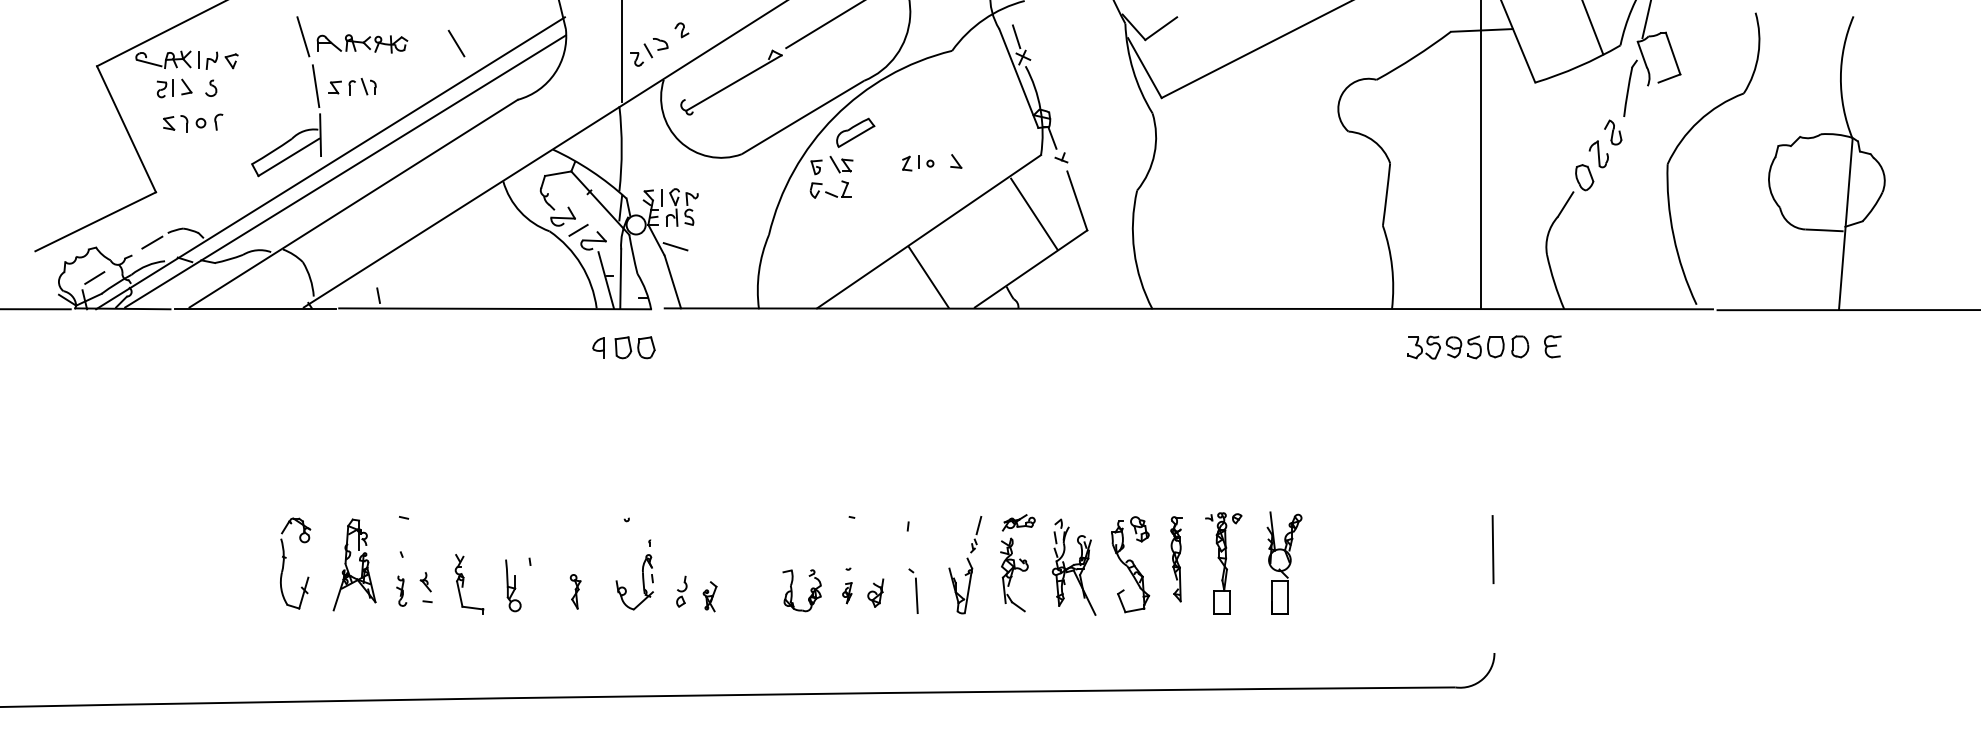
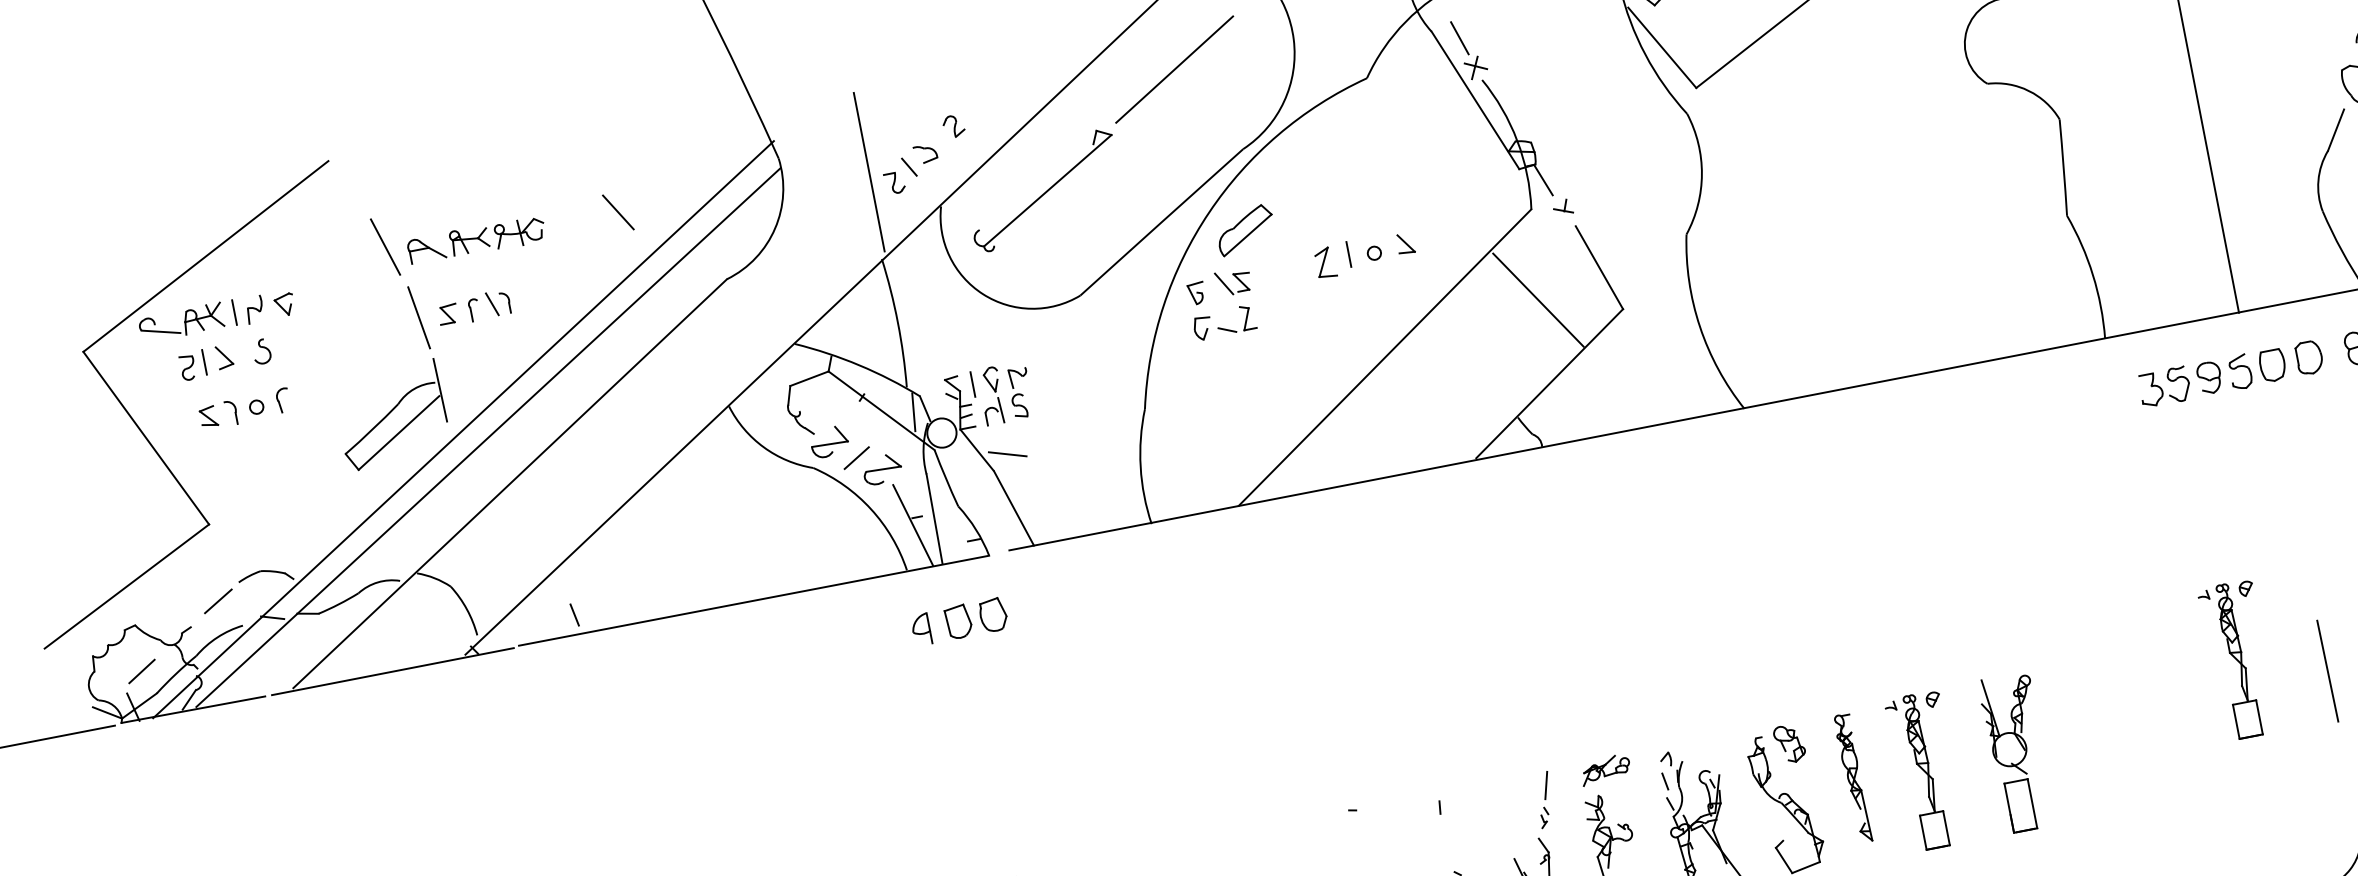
part: (918, 163) -> (1349, 257), size x1.4
line: (928, 276) -> (1397, 425), removed
part: (1437, 531) -> (2238, 660), added

